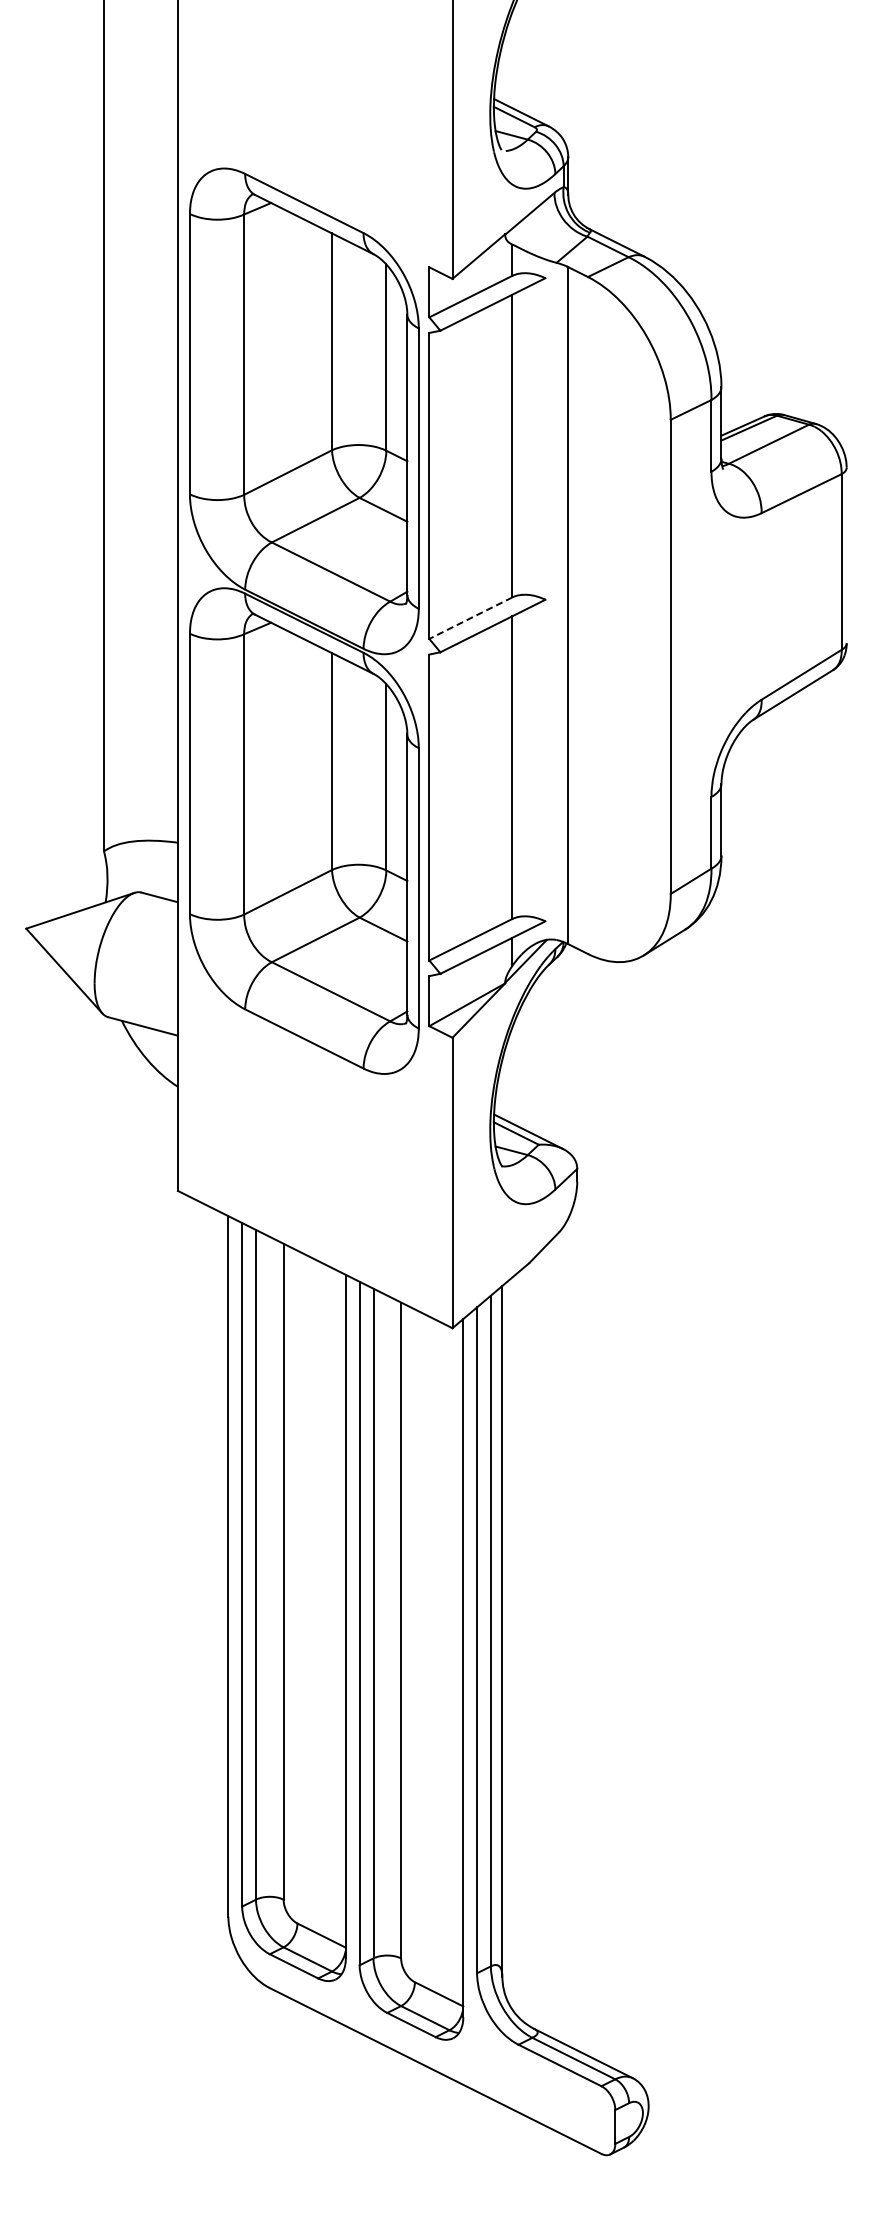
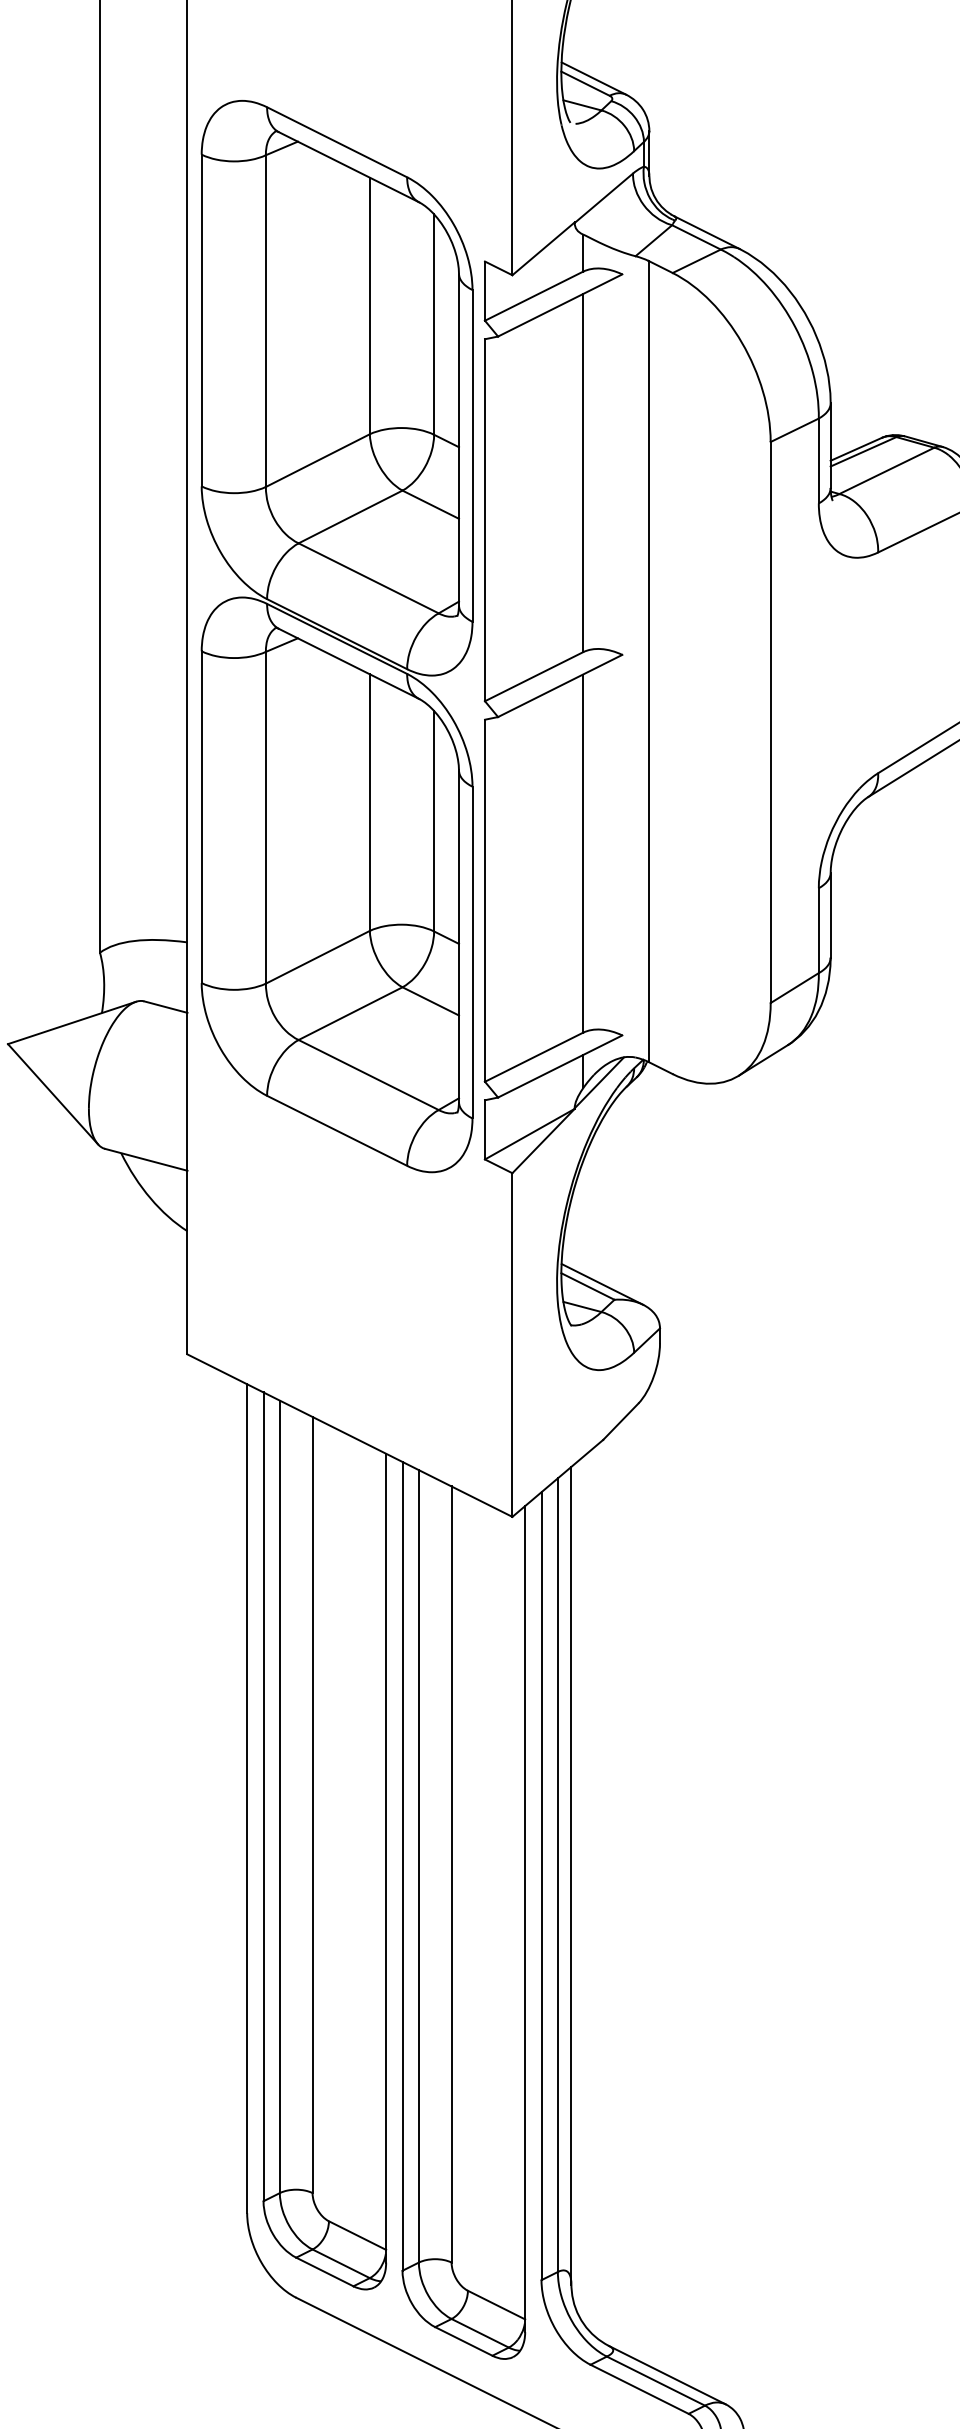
line: (470, 618) -> (533, 677), dashed -> solid
part: (304, 620) -> (337, 635), moved

